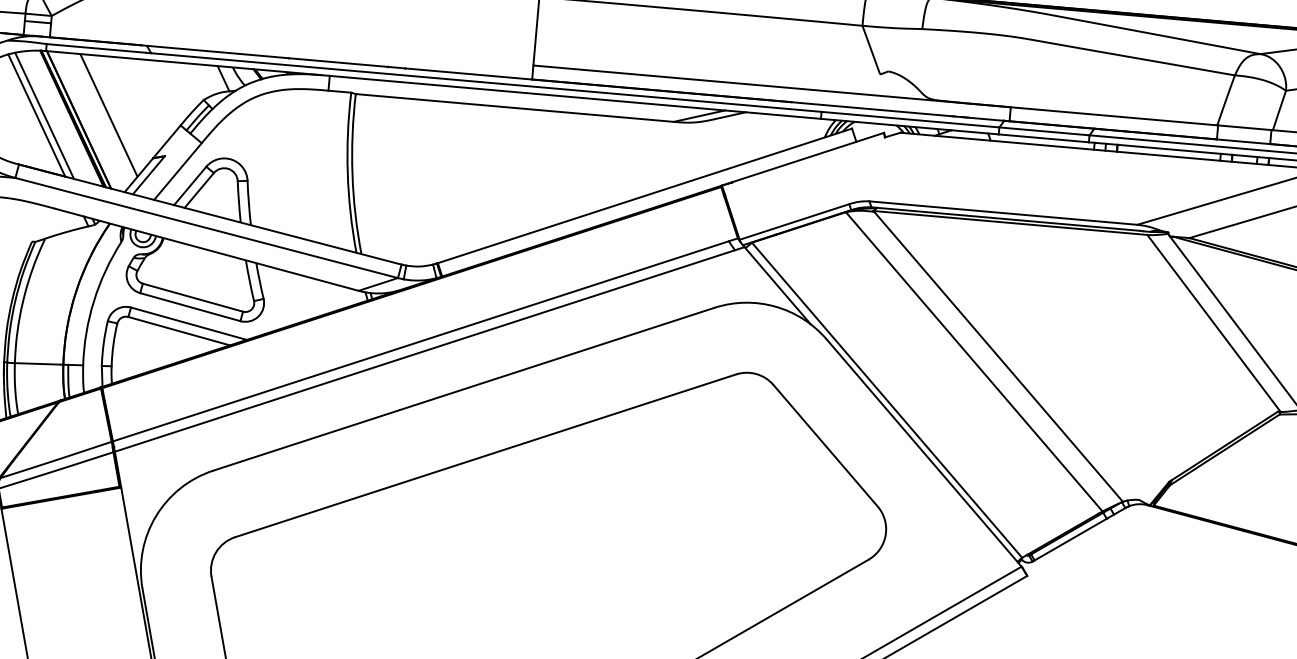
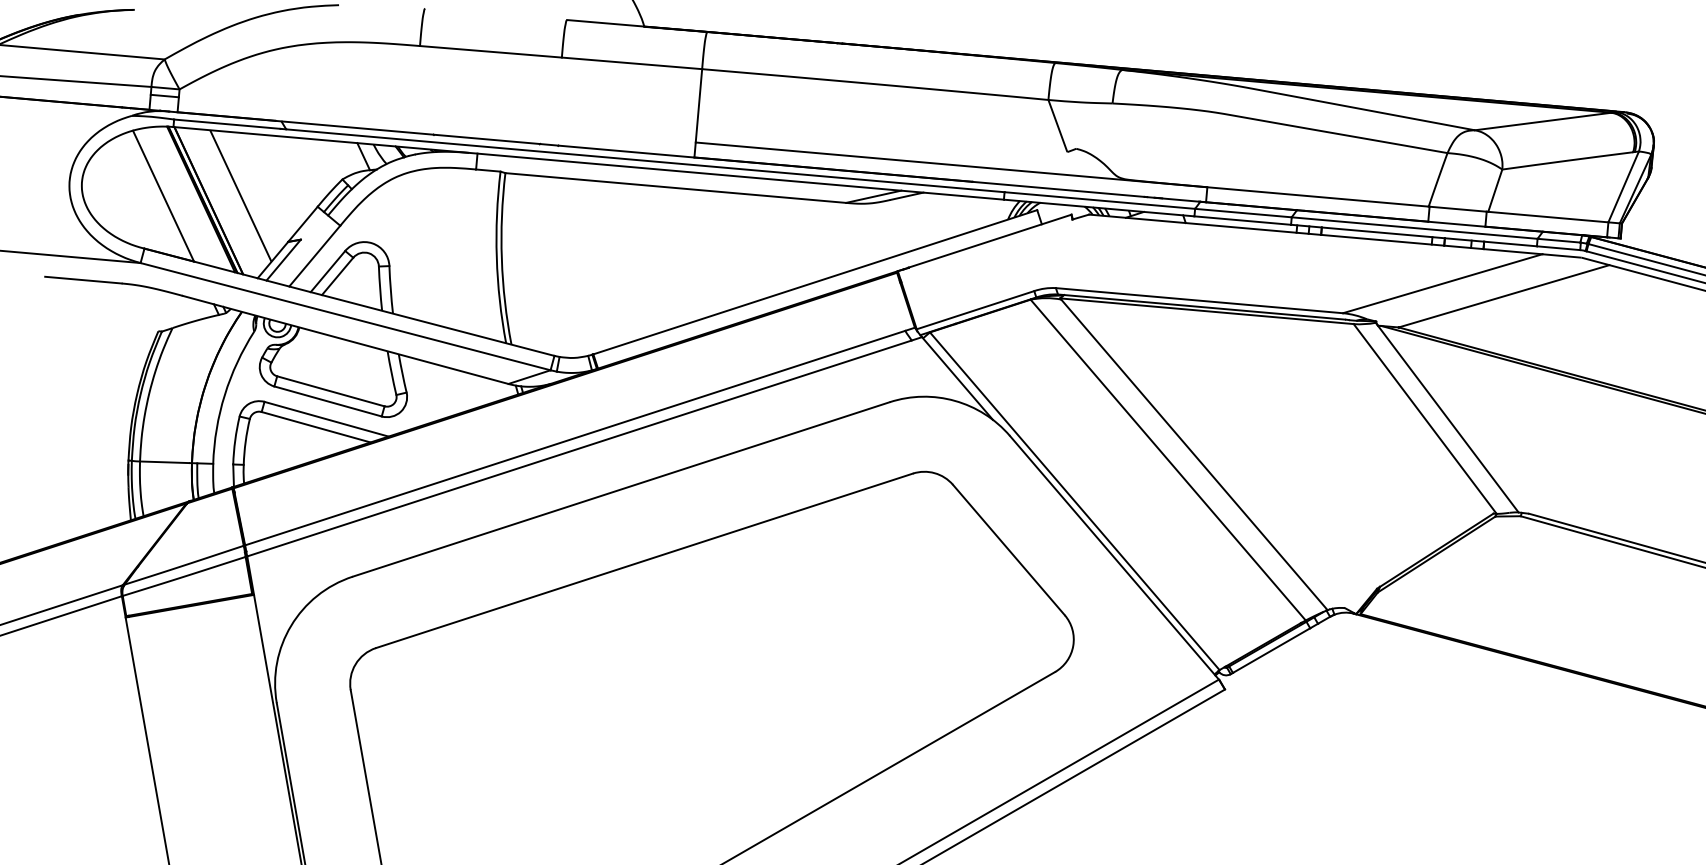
line: (44, 115) -> (171, 196), removed

